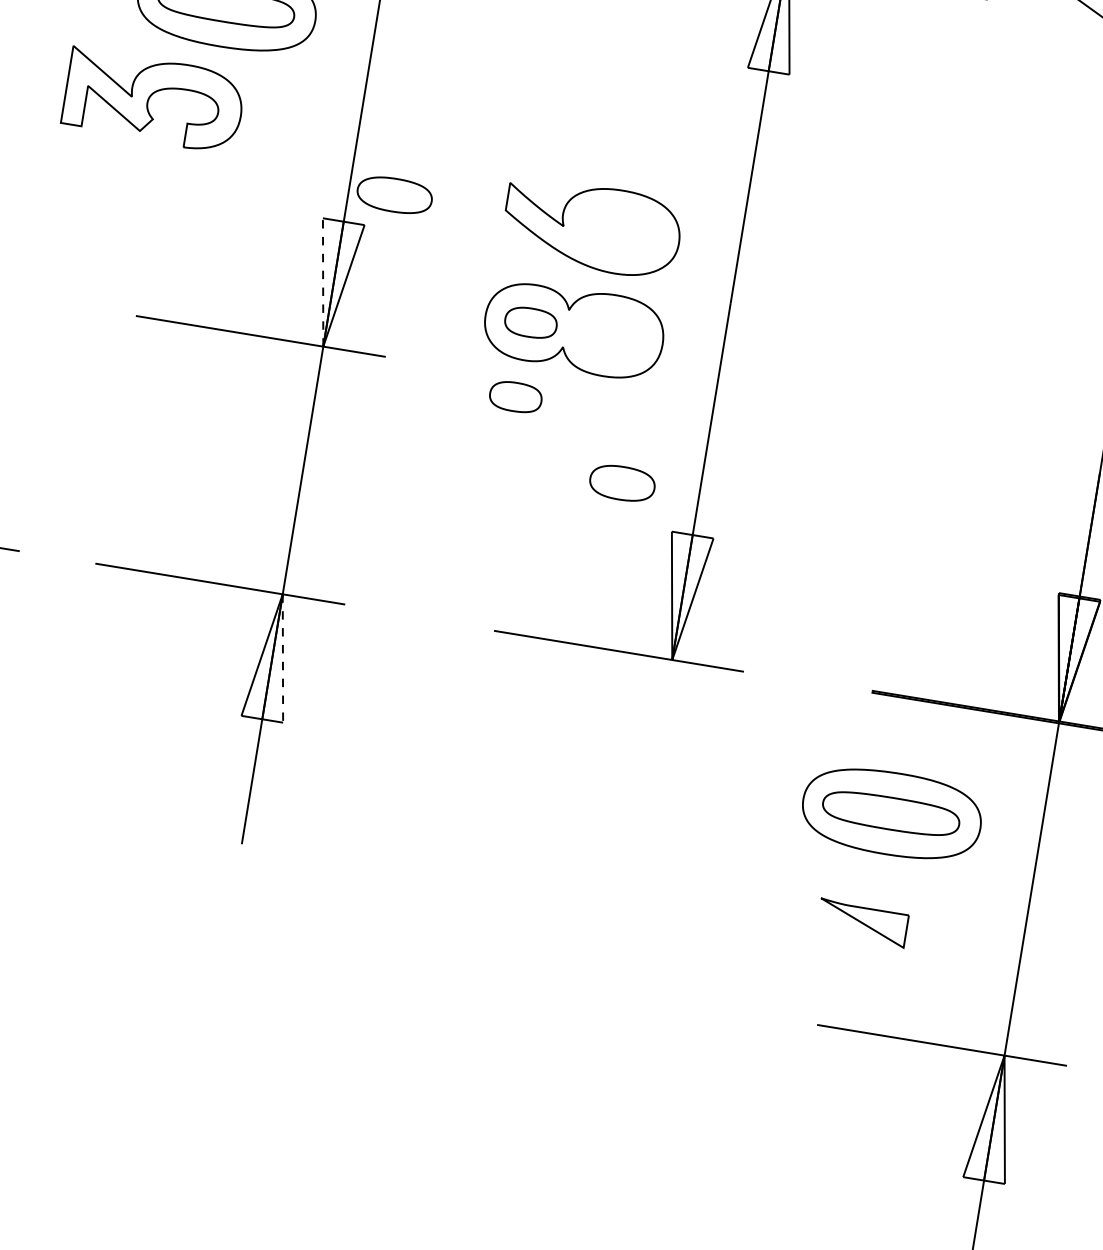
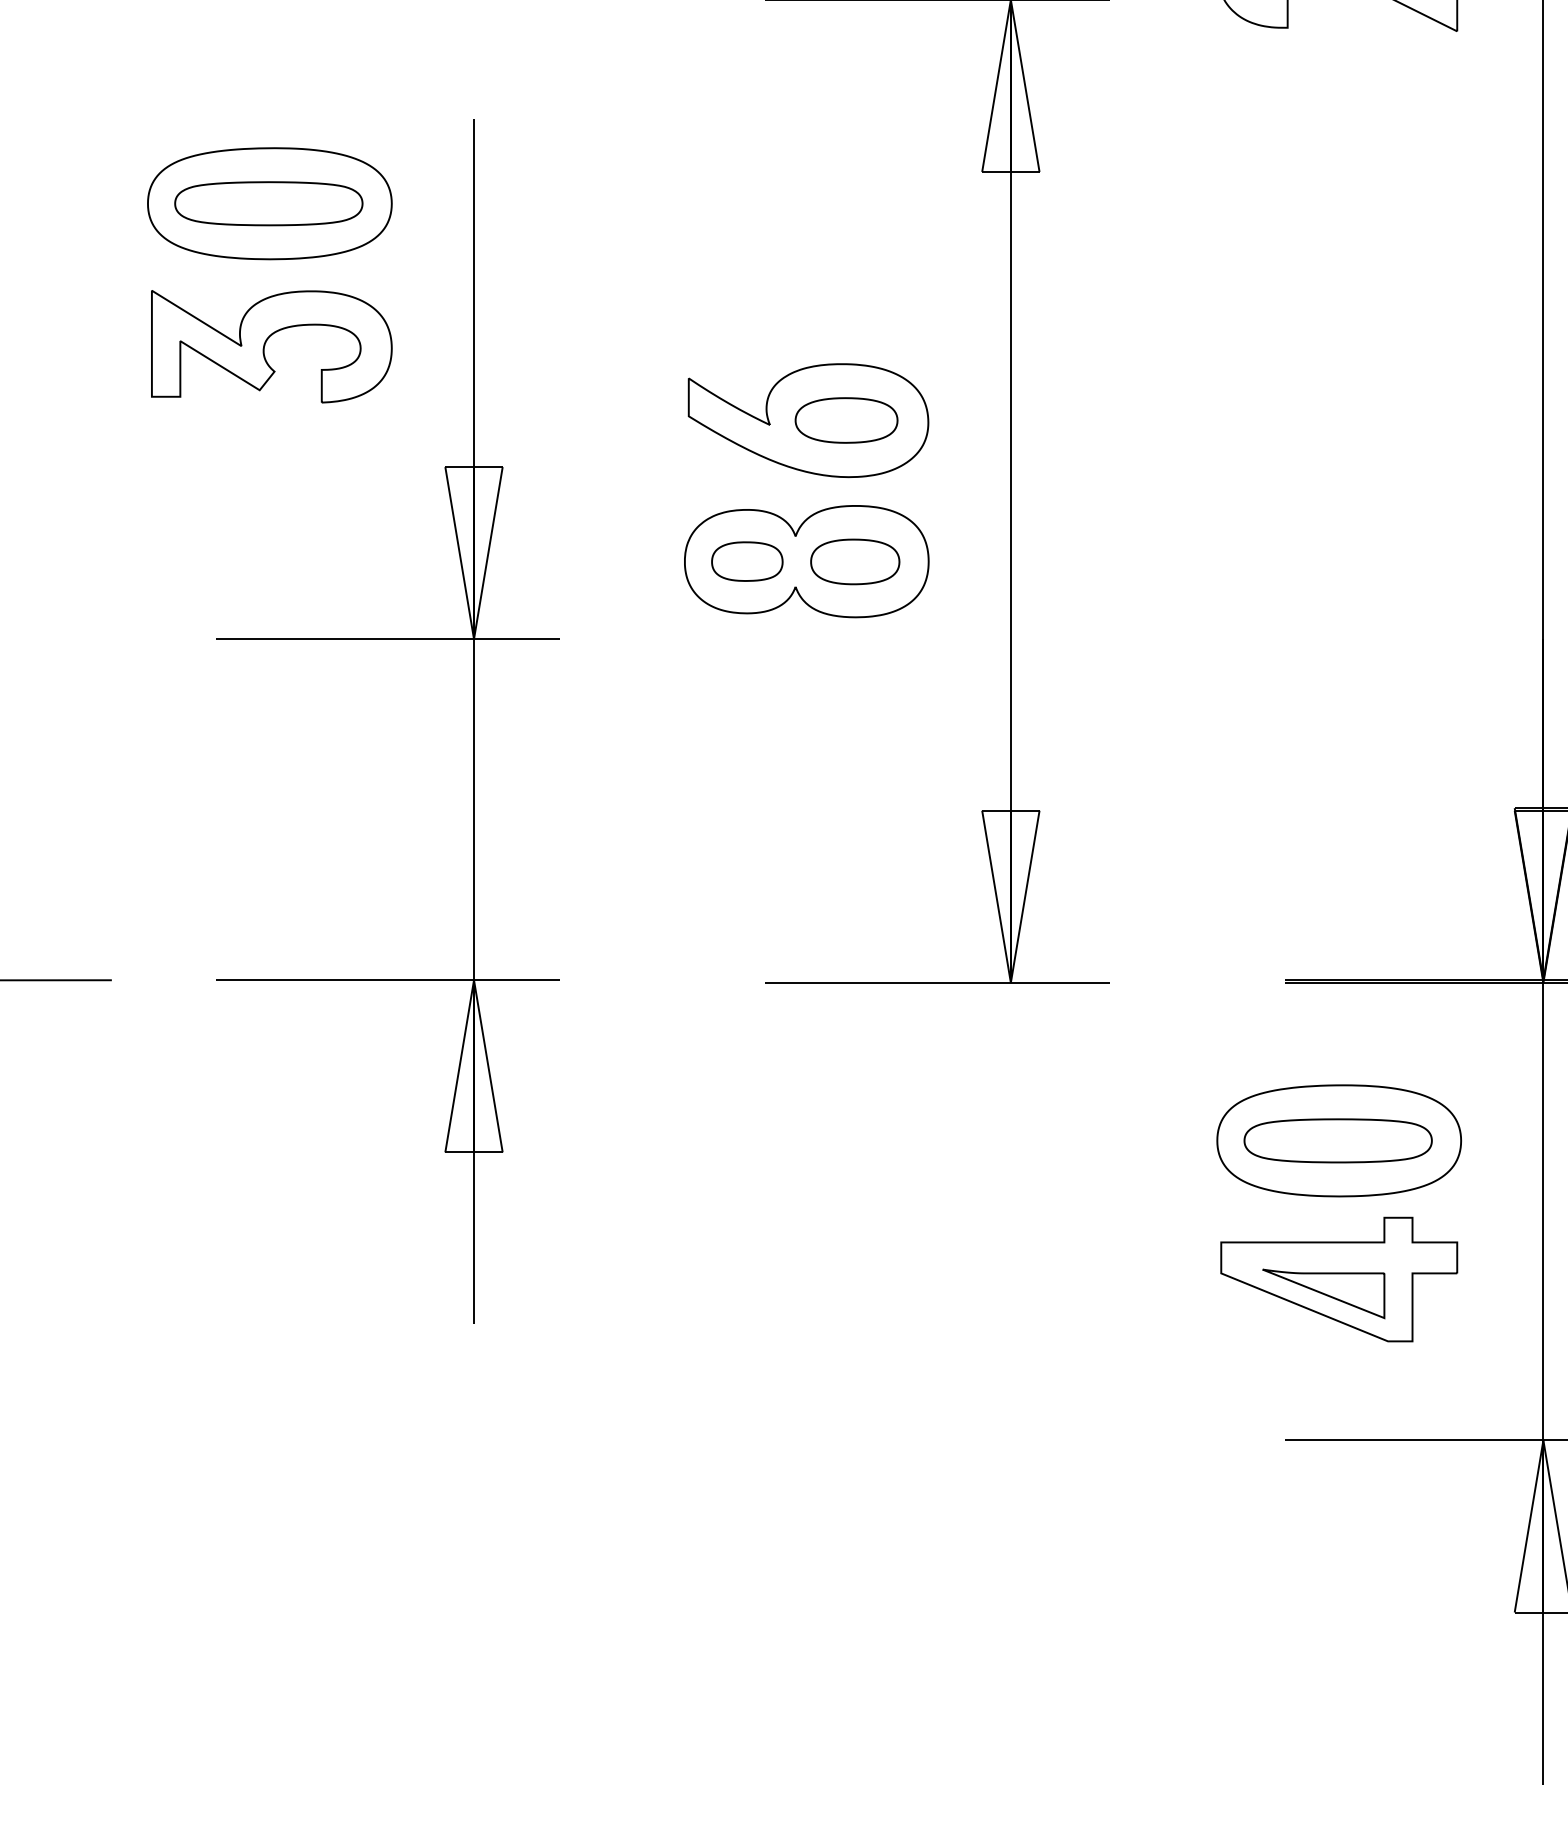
part: (149, 99) -> (265, 345), moved
part: (394, 195) -> (846, 420), moved
line: (323, 281) -> (459, 552), dashed -> solid
part: (515, 397) -> (743, 664), removed
part: (622, 483) -> (855, 561), moved
line: (283, 658) -> (488, 1066), dashed -> solid
part: (875, 914) -> (1339, 1279), added

